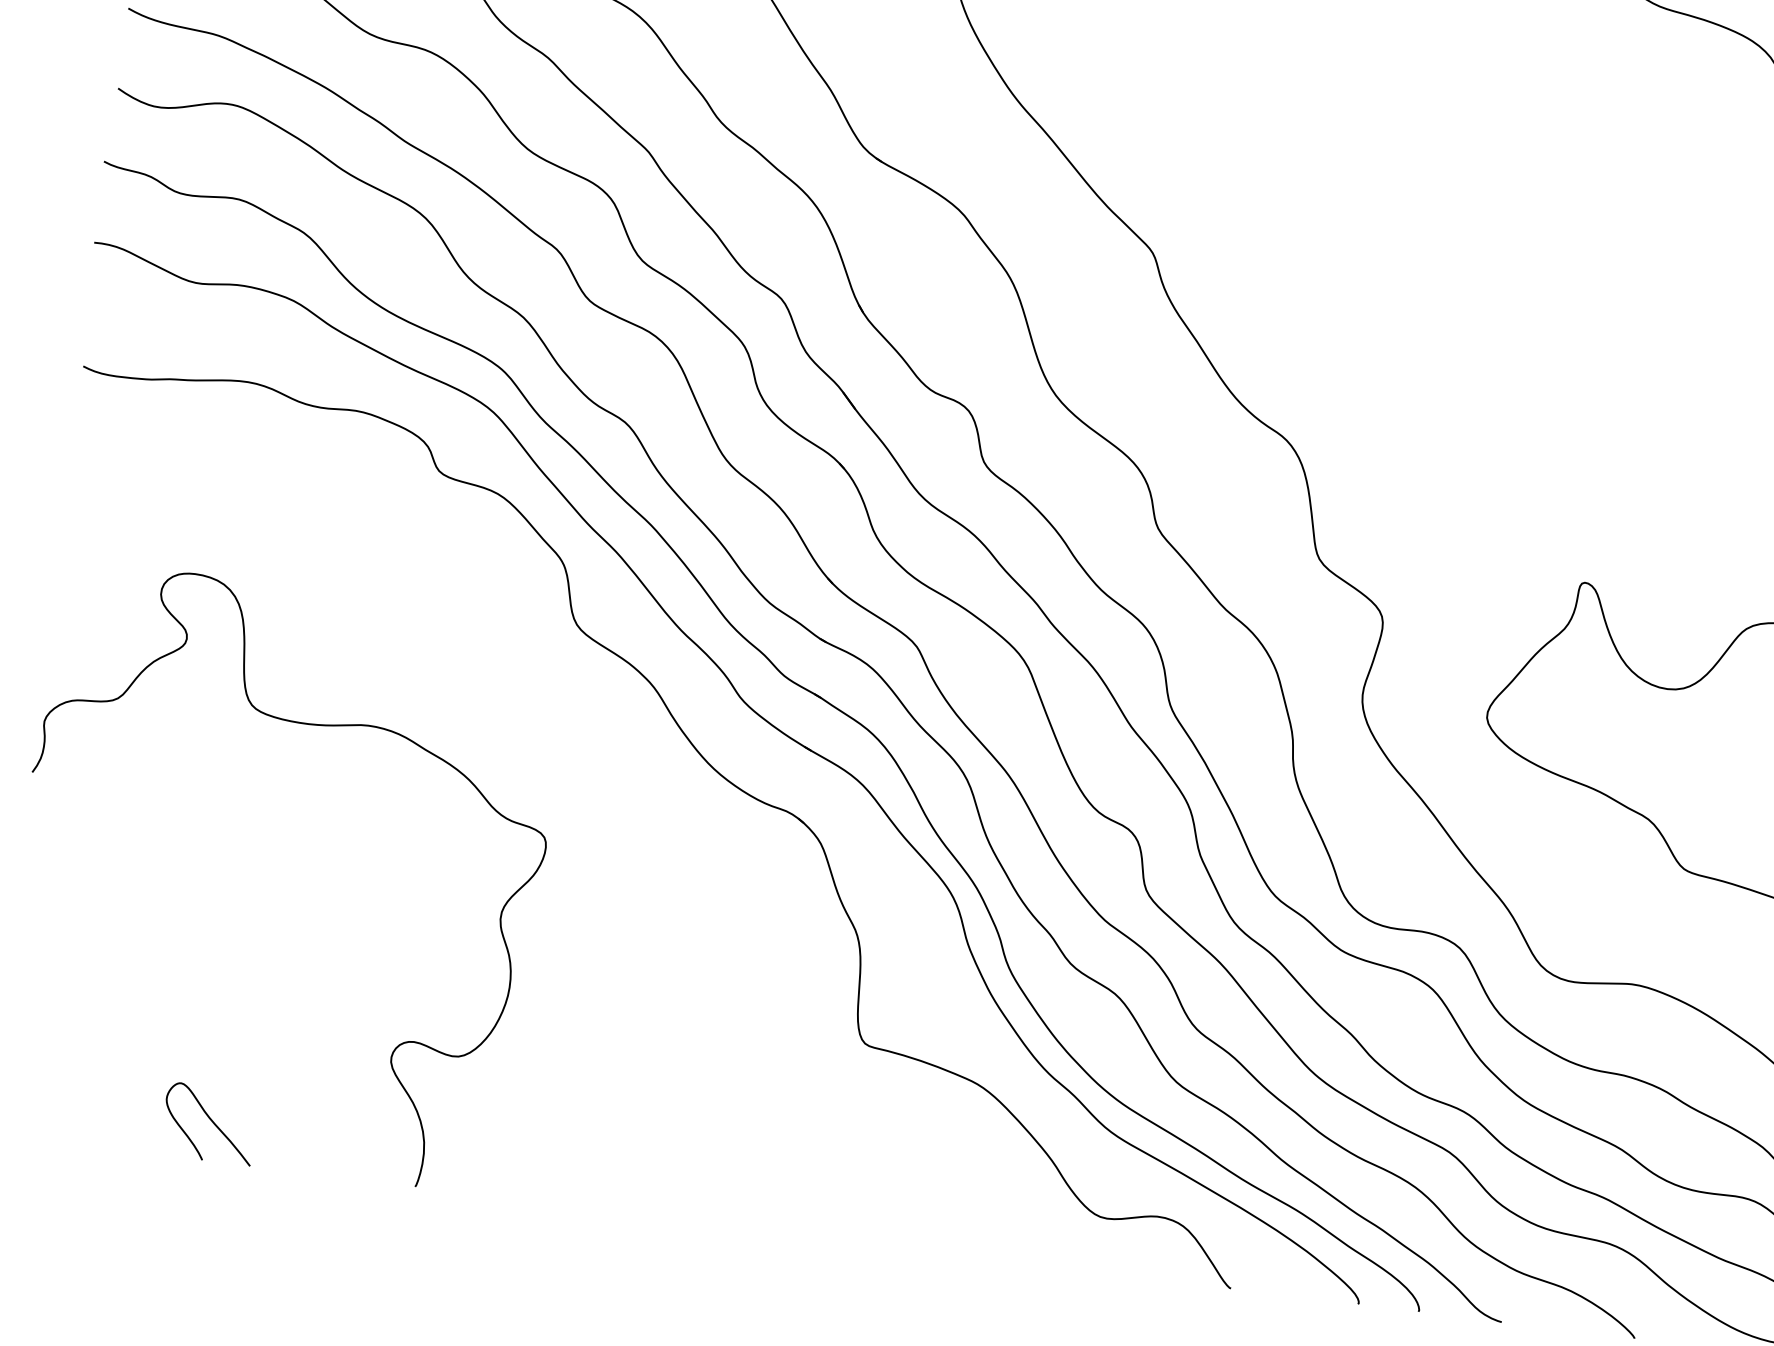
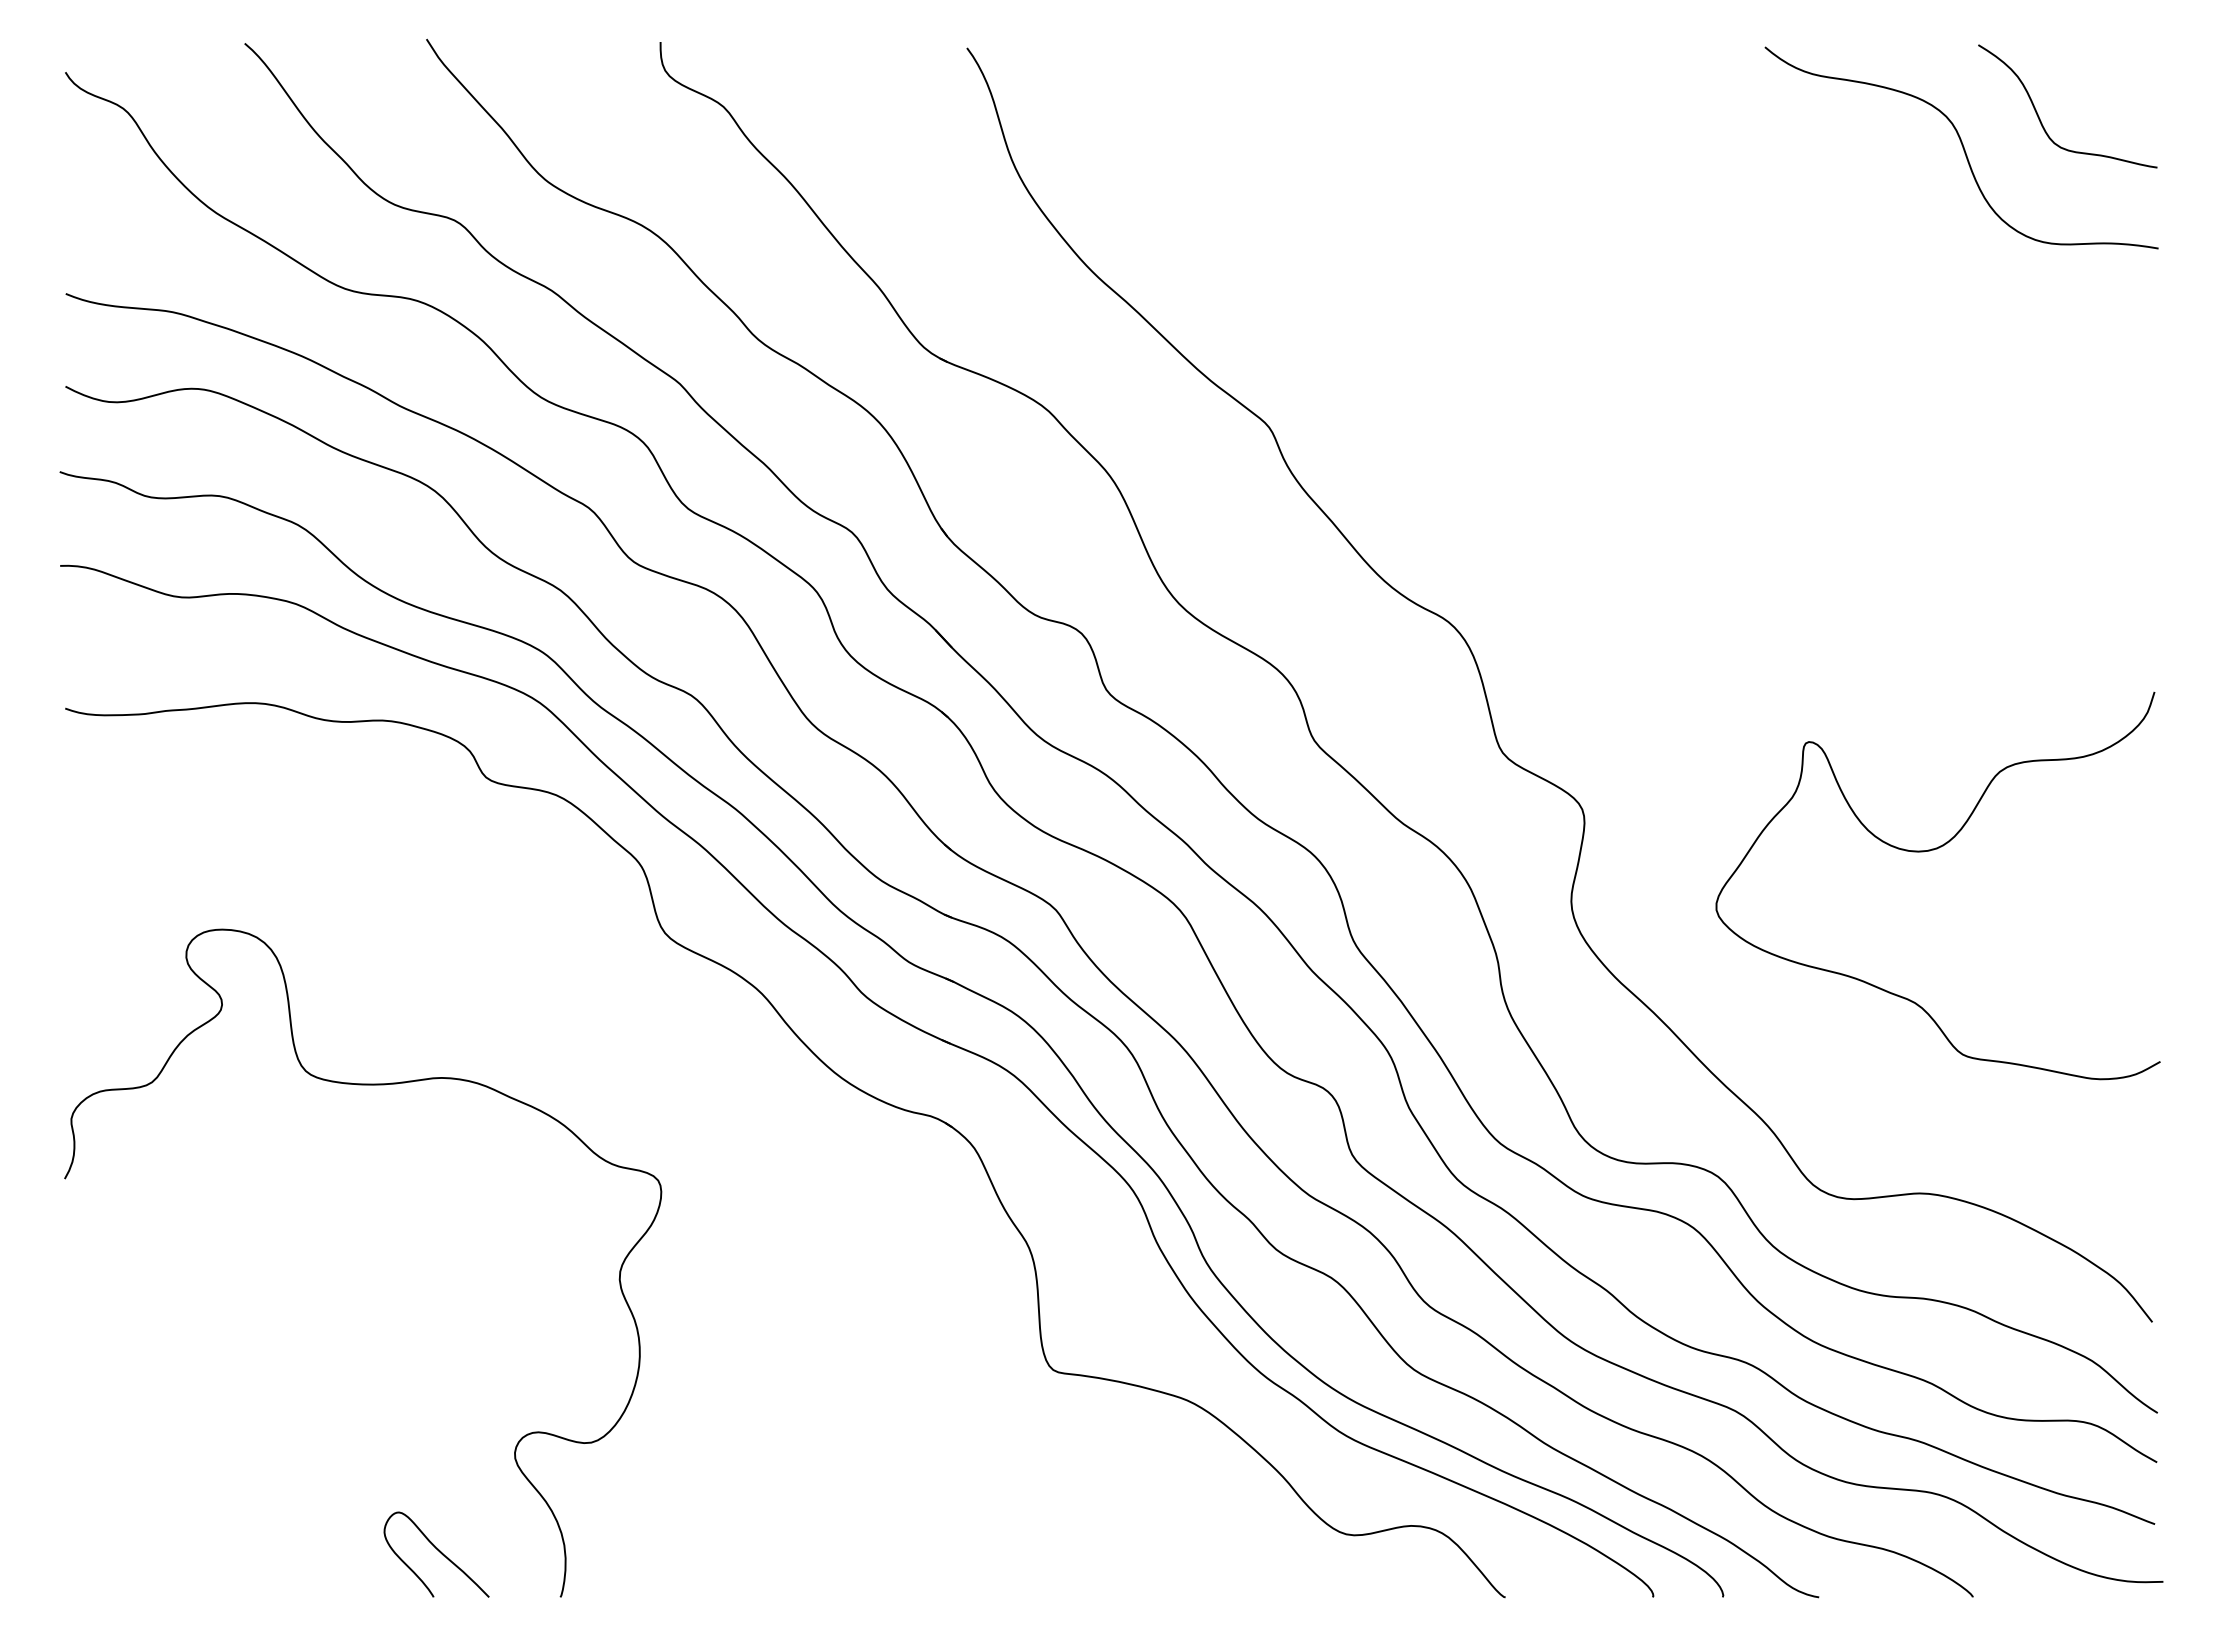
curve: (211, 1121) -> (438, 1551), moved

